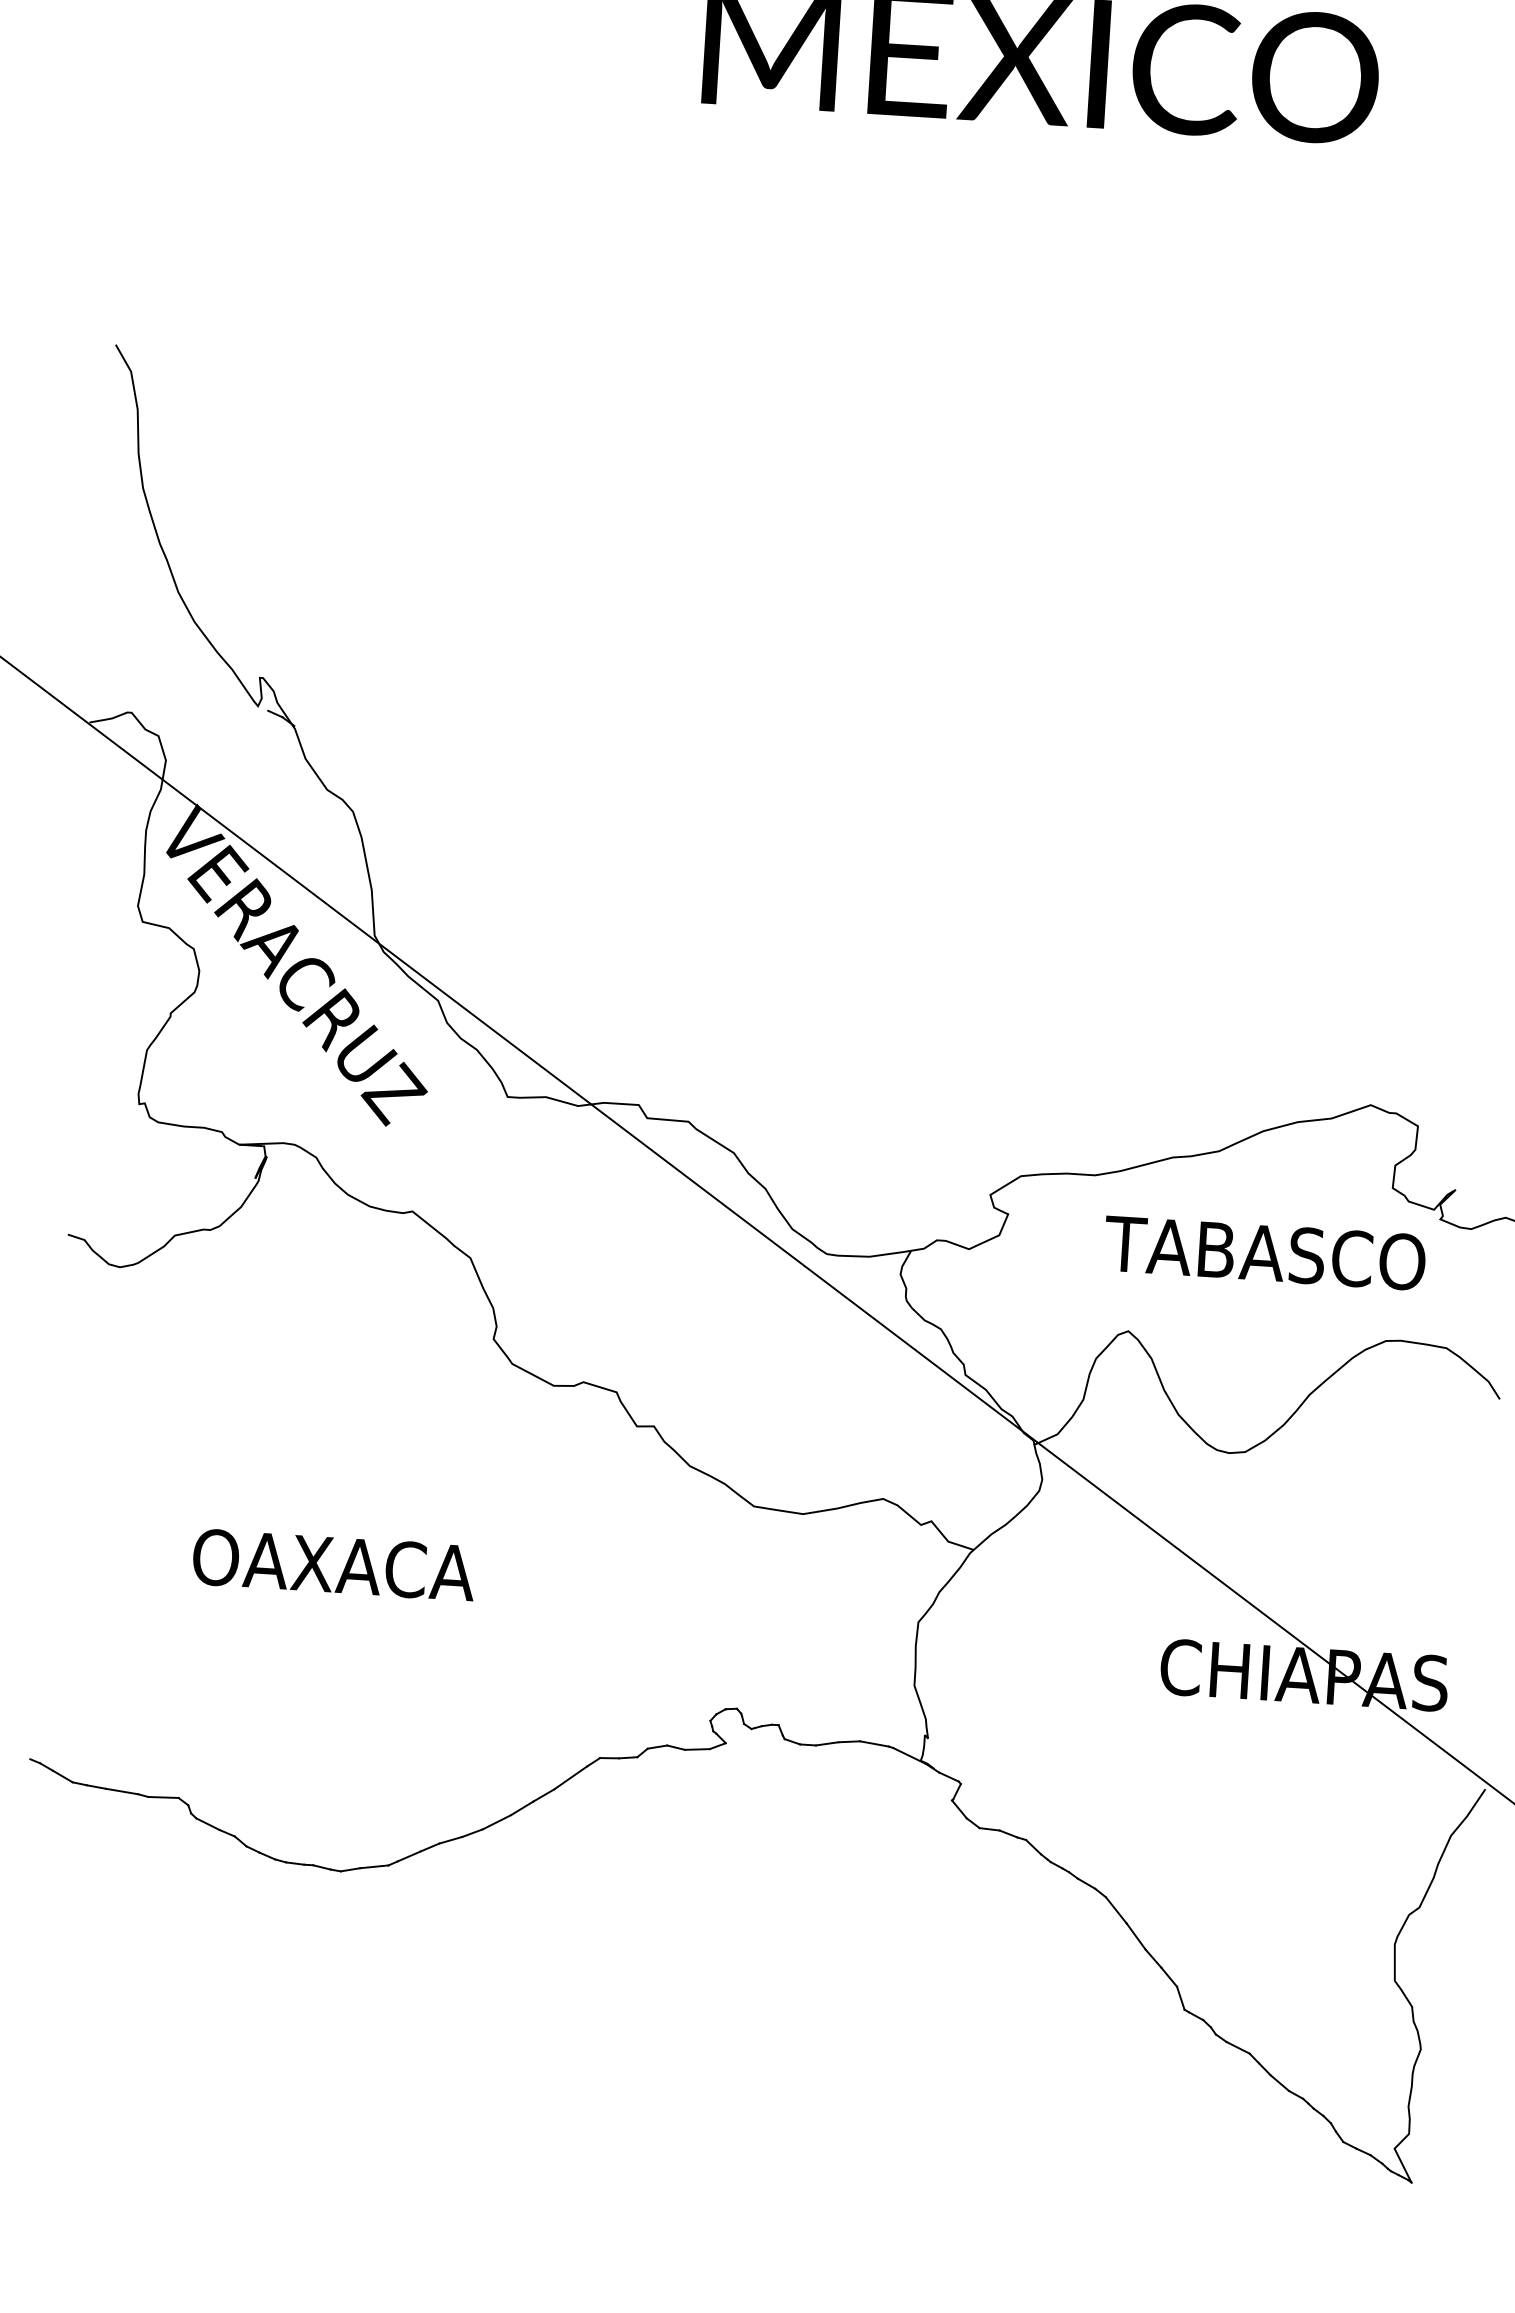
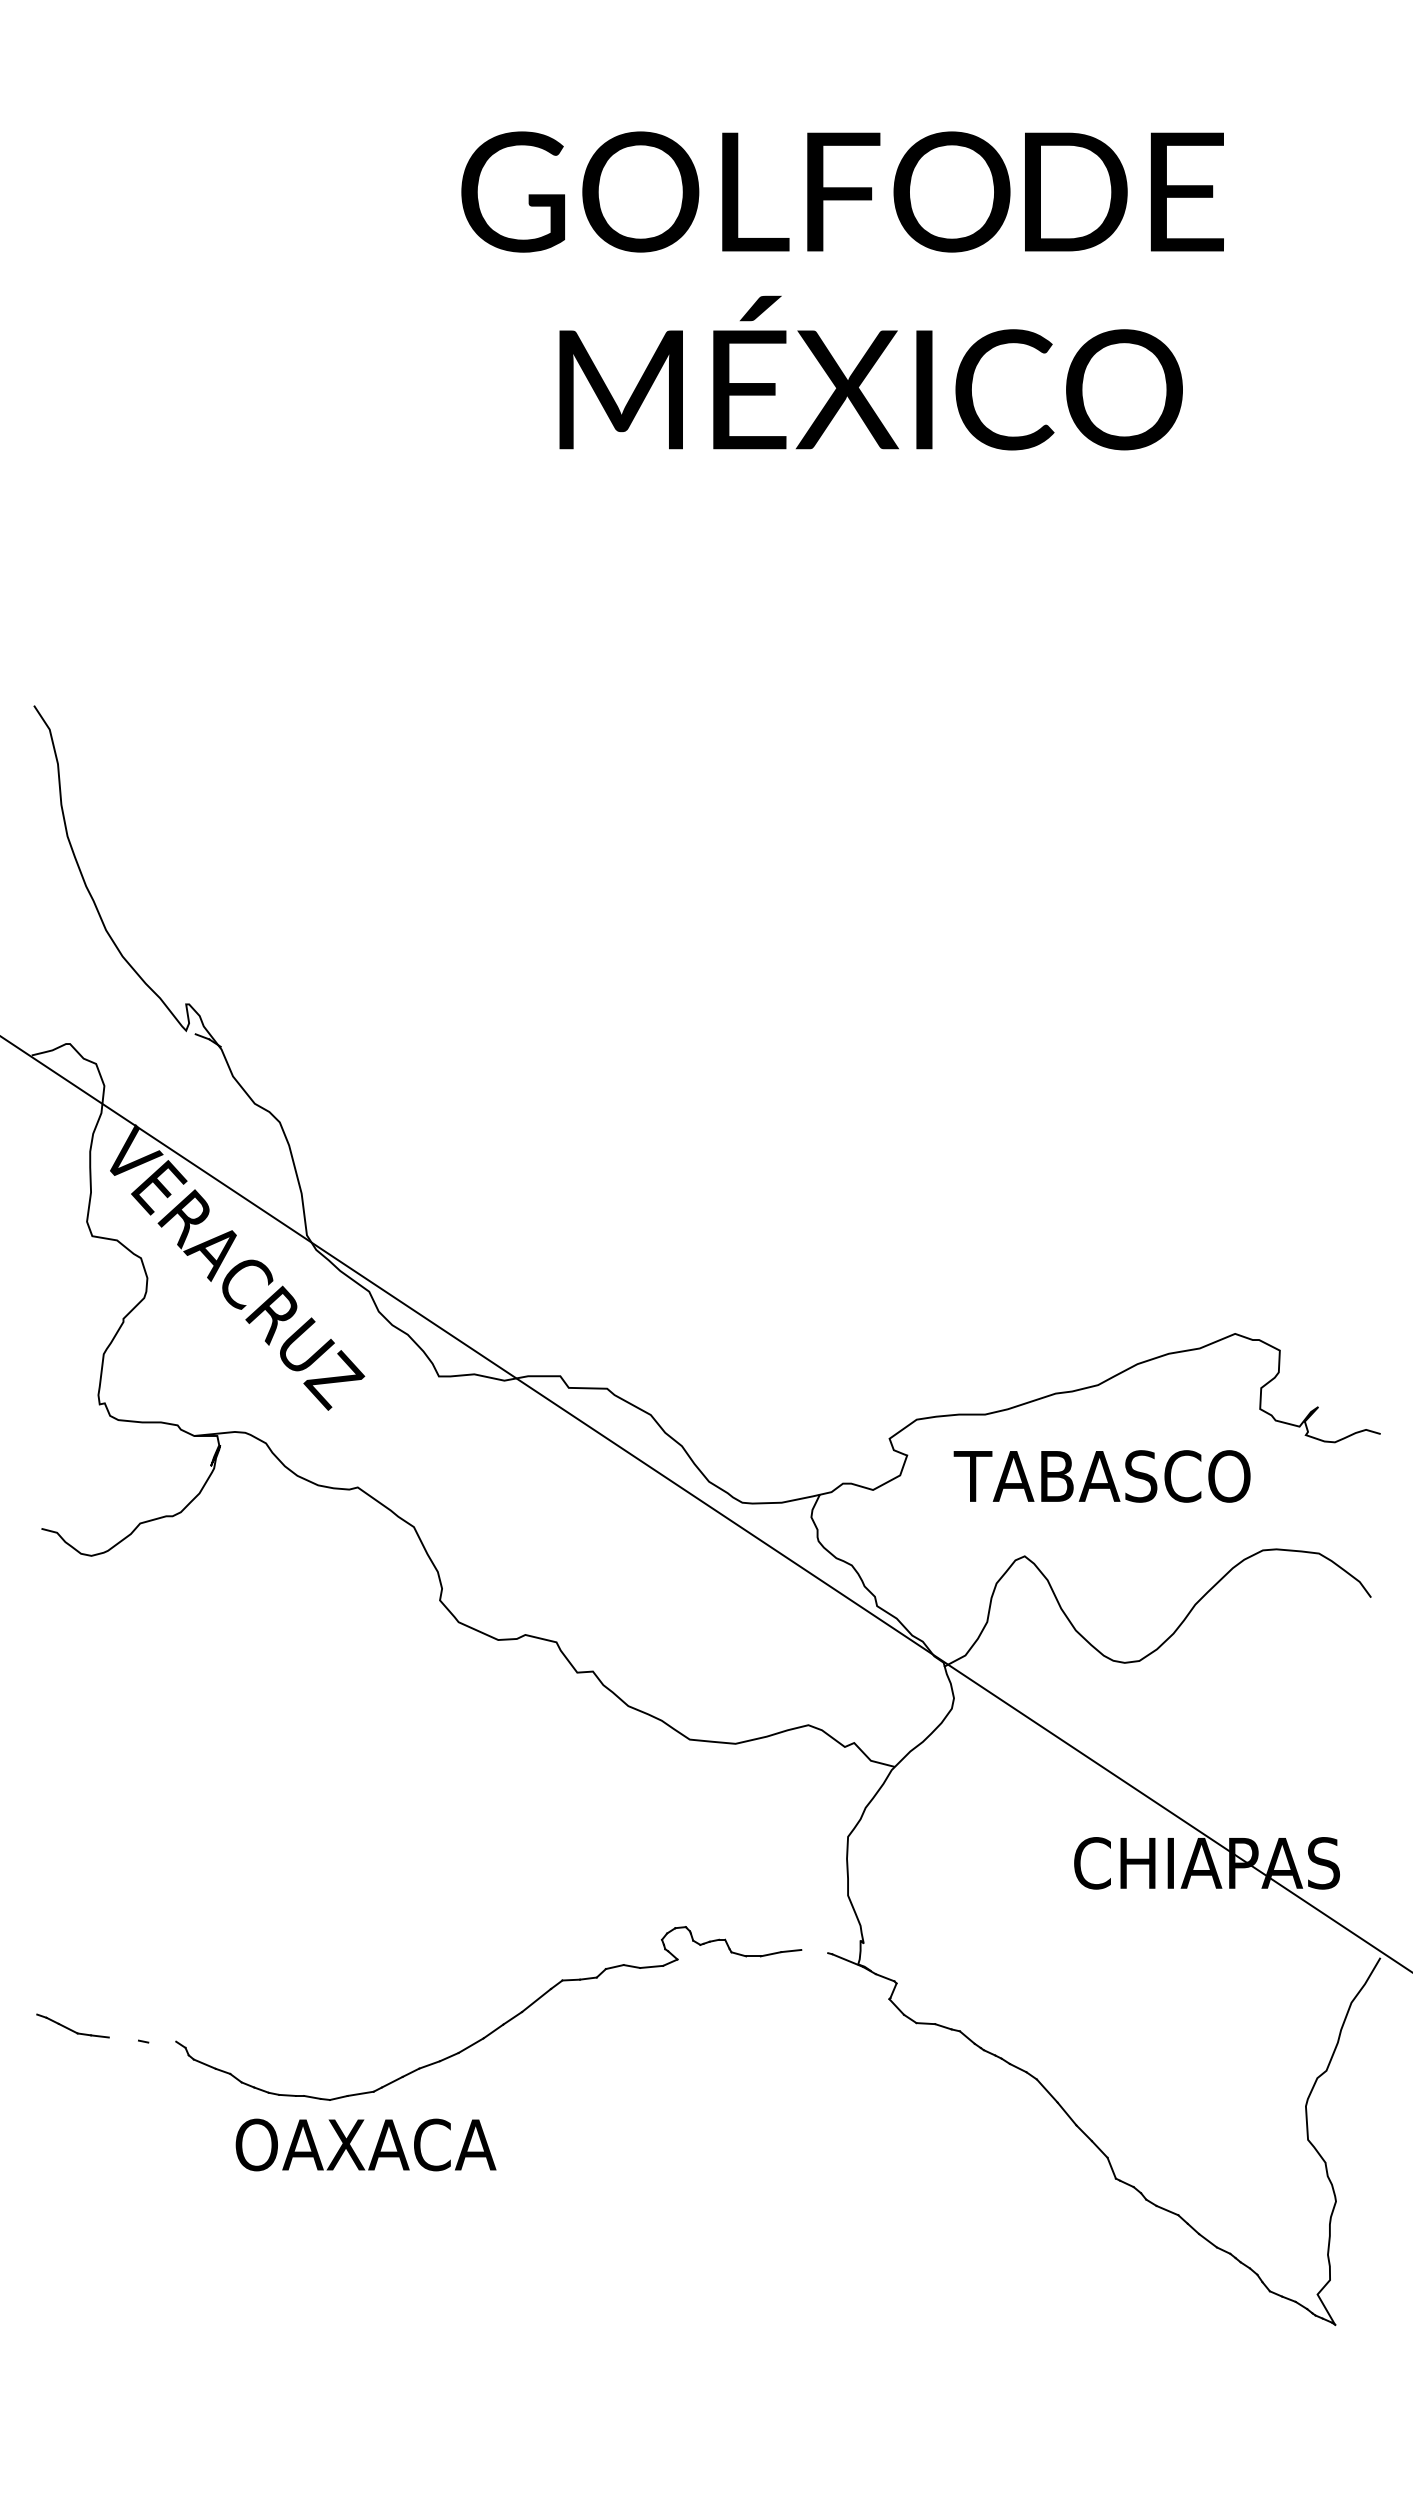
text: (1264, 1253) -> (1101, 1476), moved
text: (333, 1564) -> (365, 2144), moved
line: (874, 1743) -> (814, 1951), removed
line: (121, 1790) -> (123, 2038), removed
line: (163, 1796) -> (162, 2041), removed

